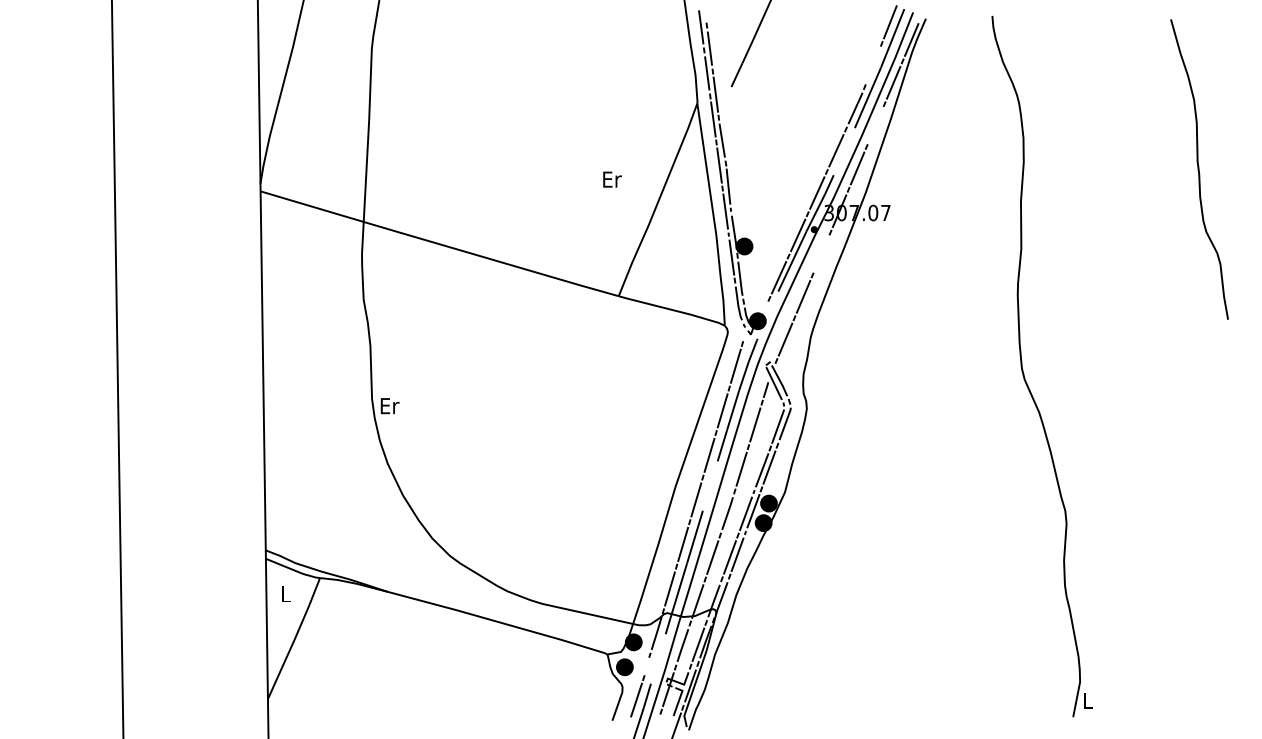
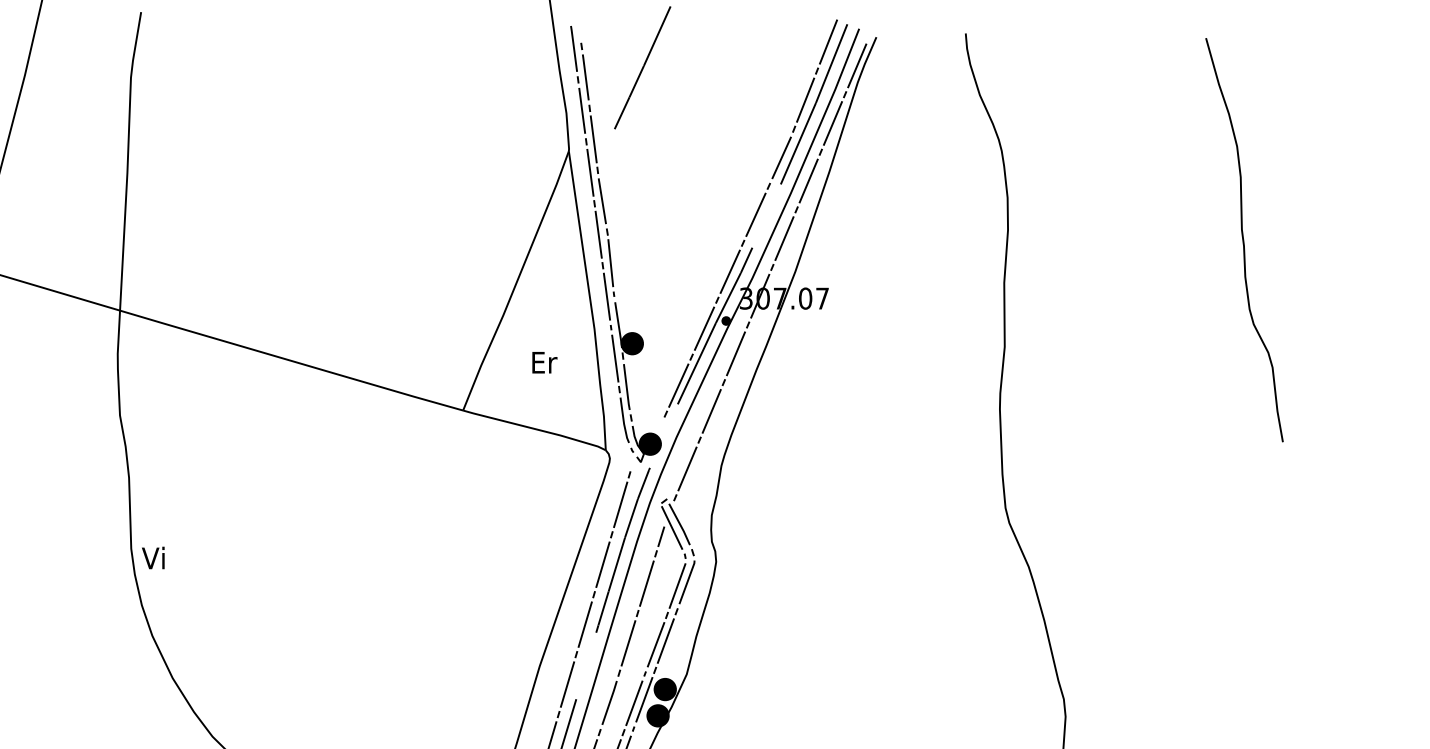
line: (873, 65) -> (805, 100), added
line: (875, 125) -> (808, 180), added
text: (612, 179) -> (544, 362), moved
line: (821, 253) -> (735, 353), added
text: (389, 405) -> (154, 557), Er -> Vi

